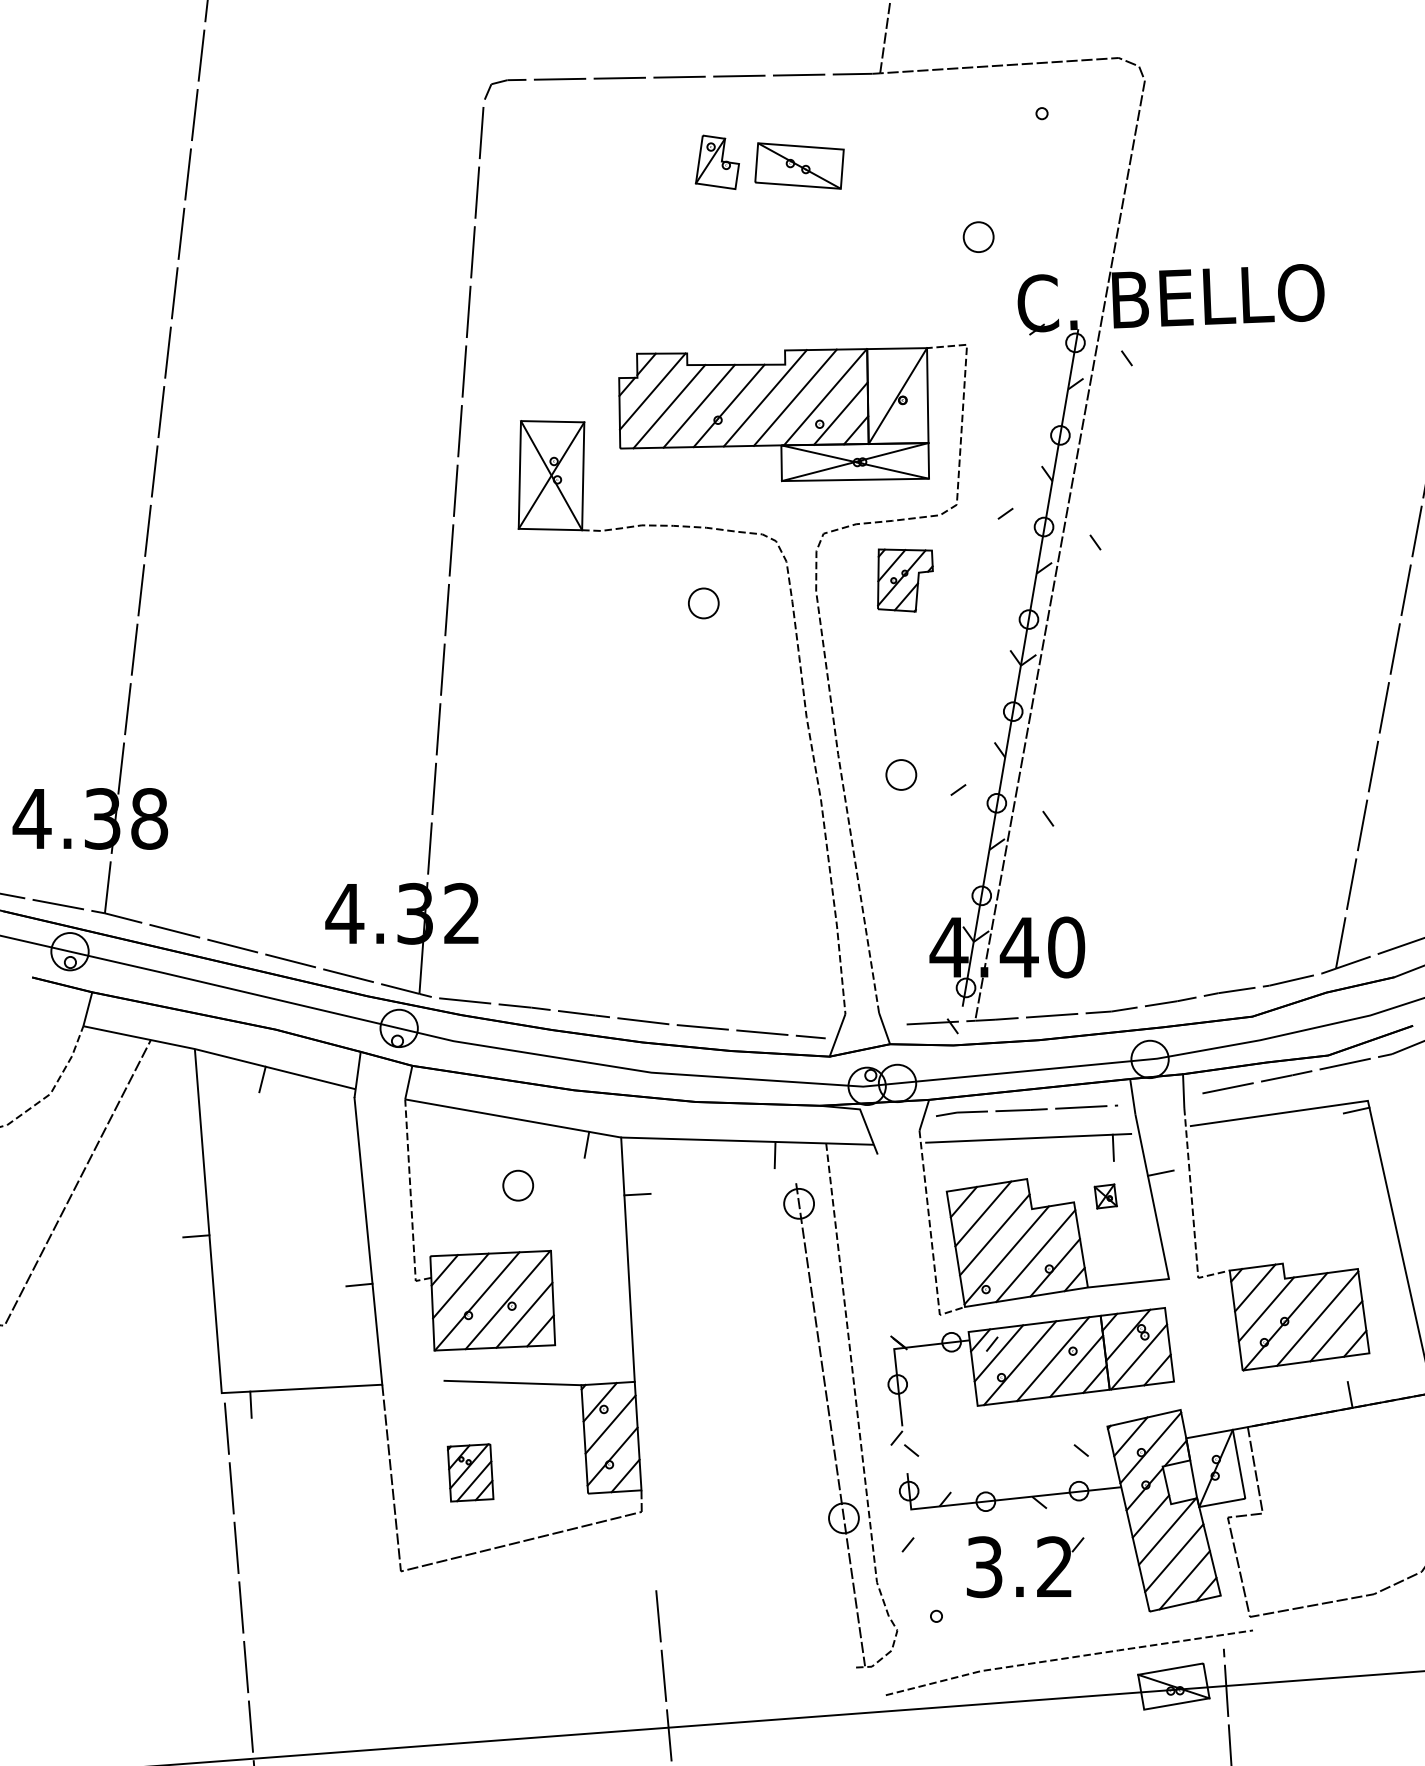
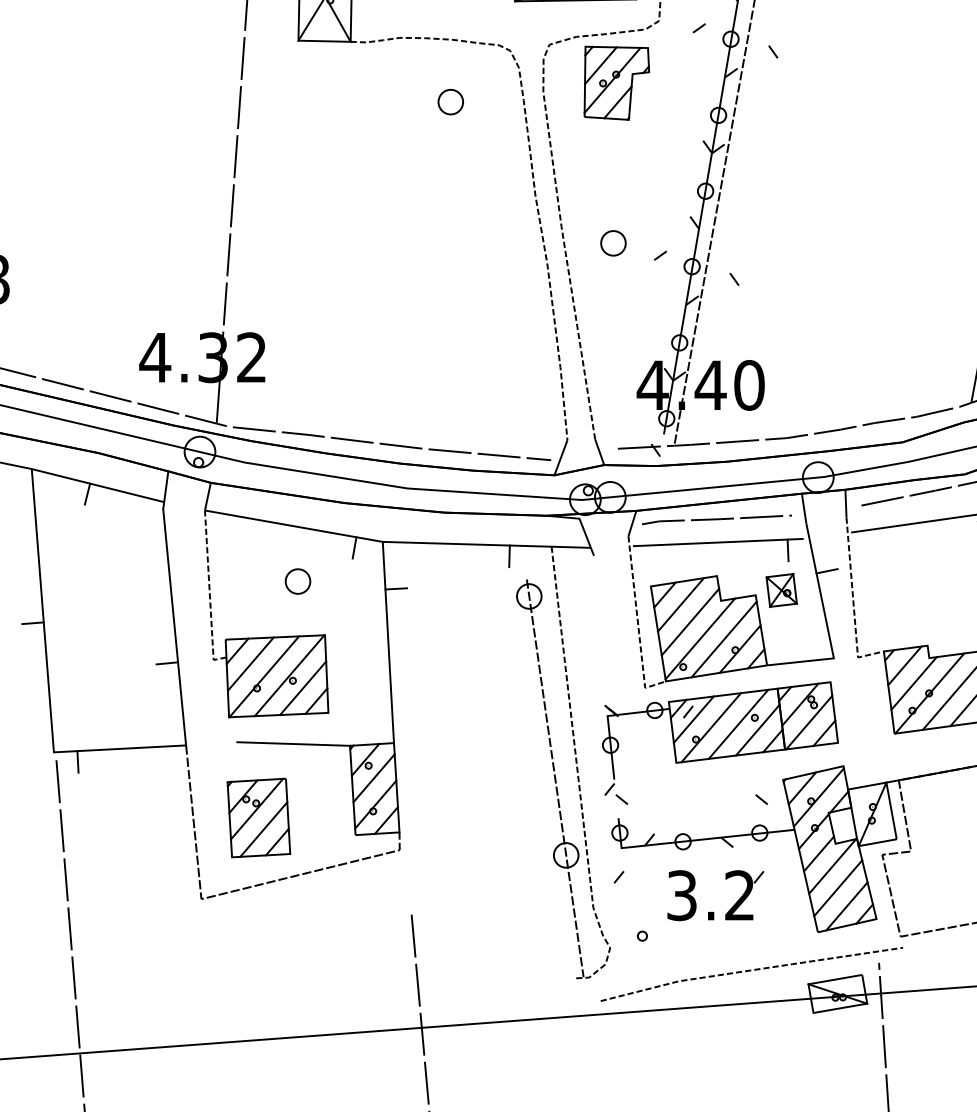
part: (905, 580) -> (616, 83), size x1.43
part: (1105, 1196) -> (781, 590), size x1.67
part: (470, 1472) -> (258, 817), size x1.67

